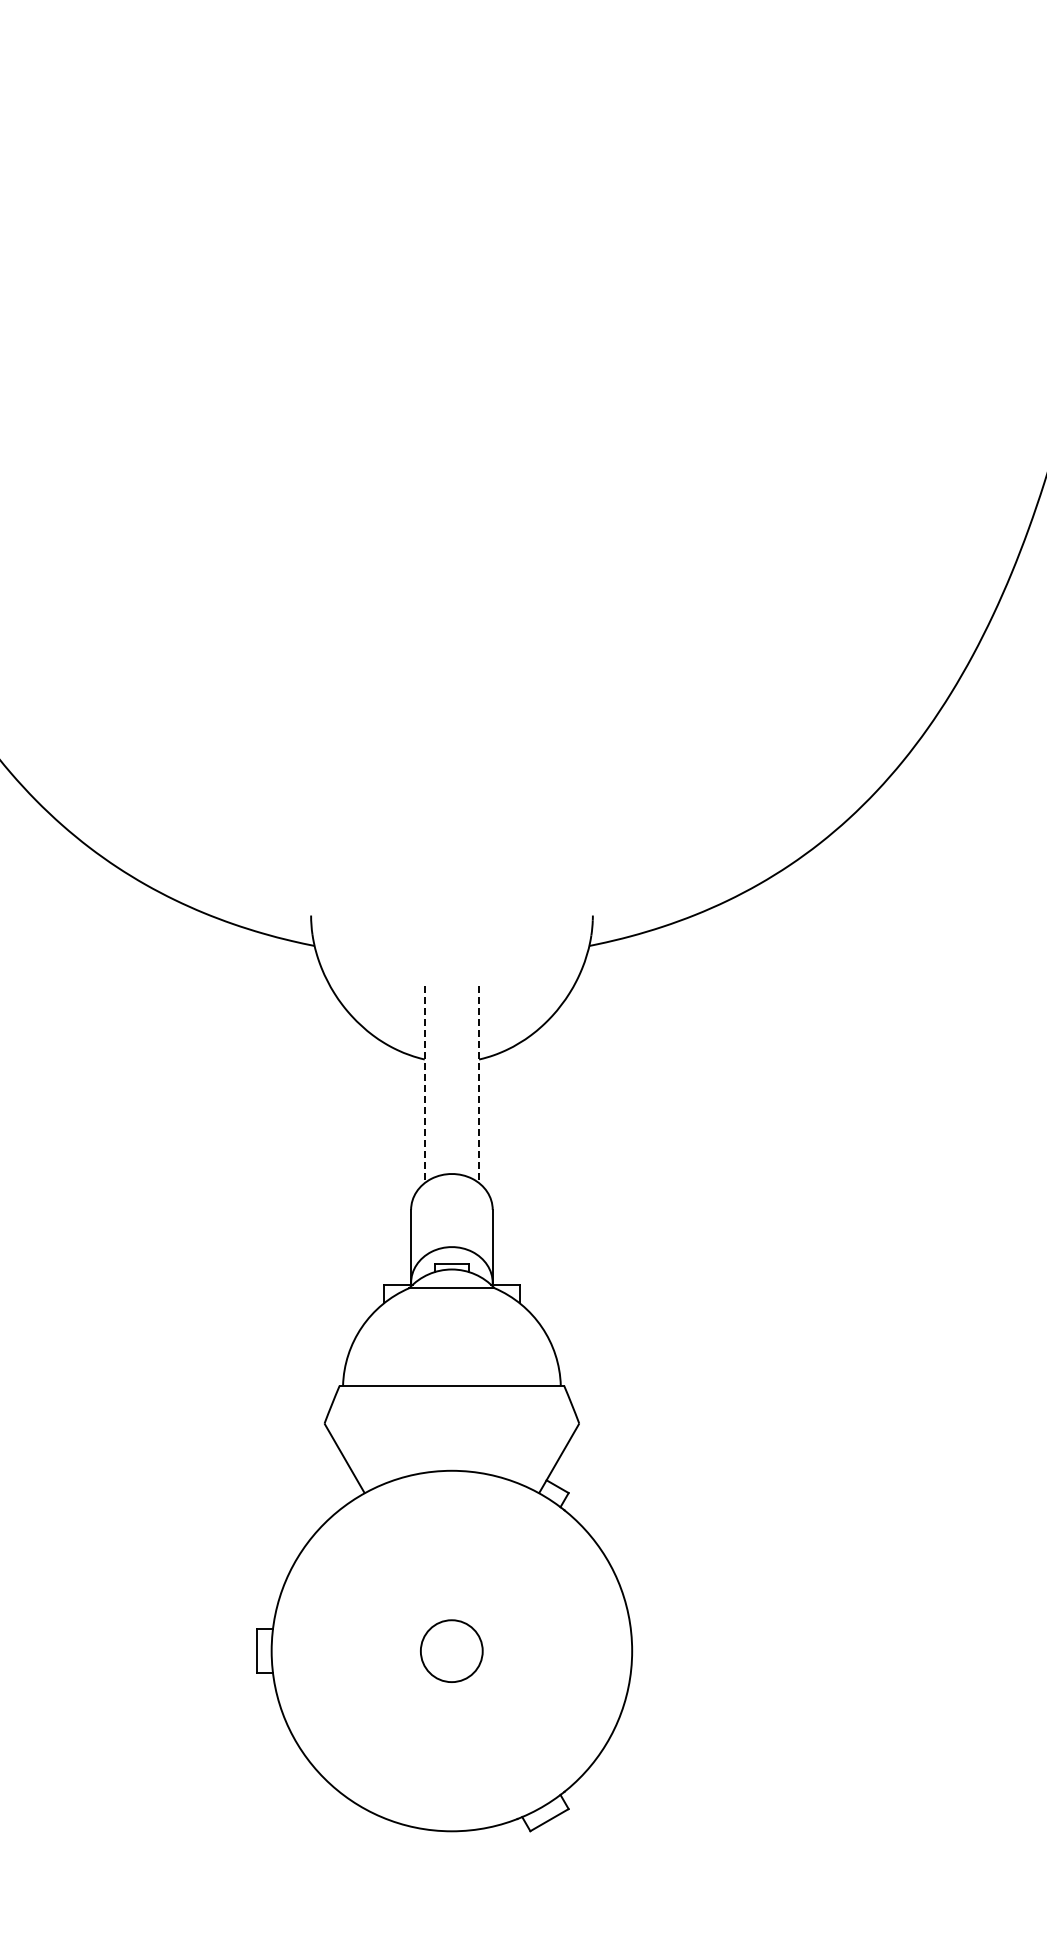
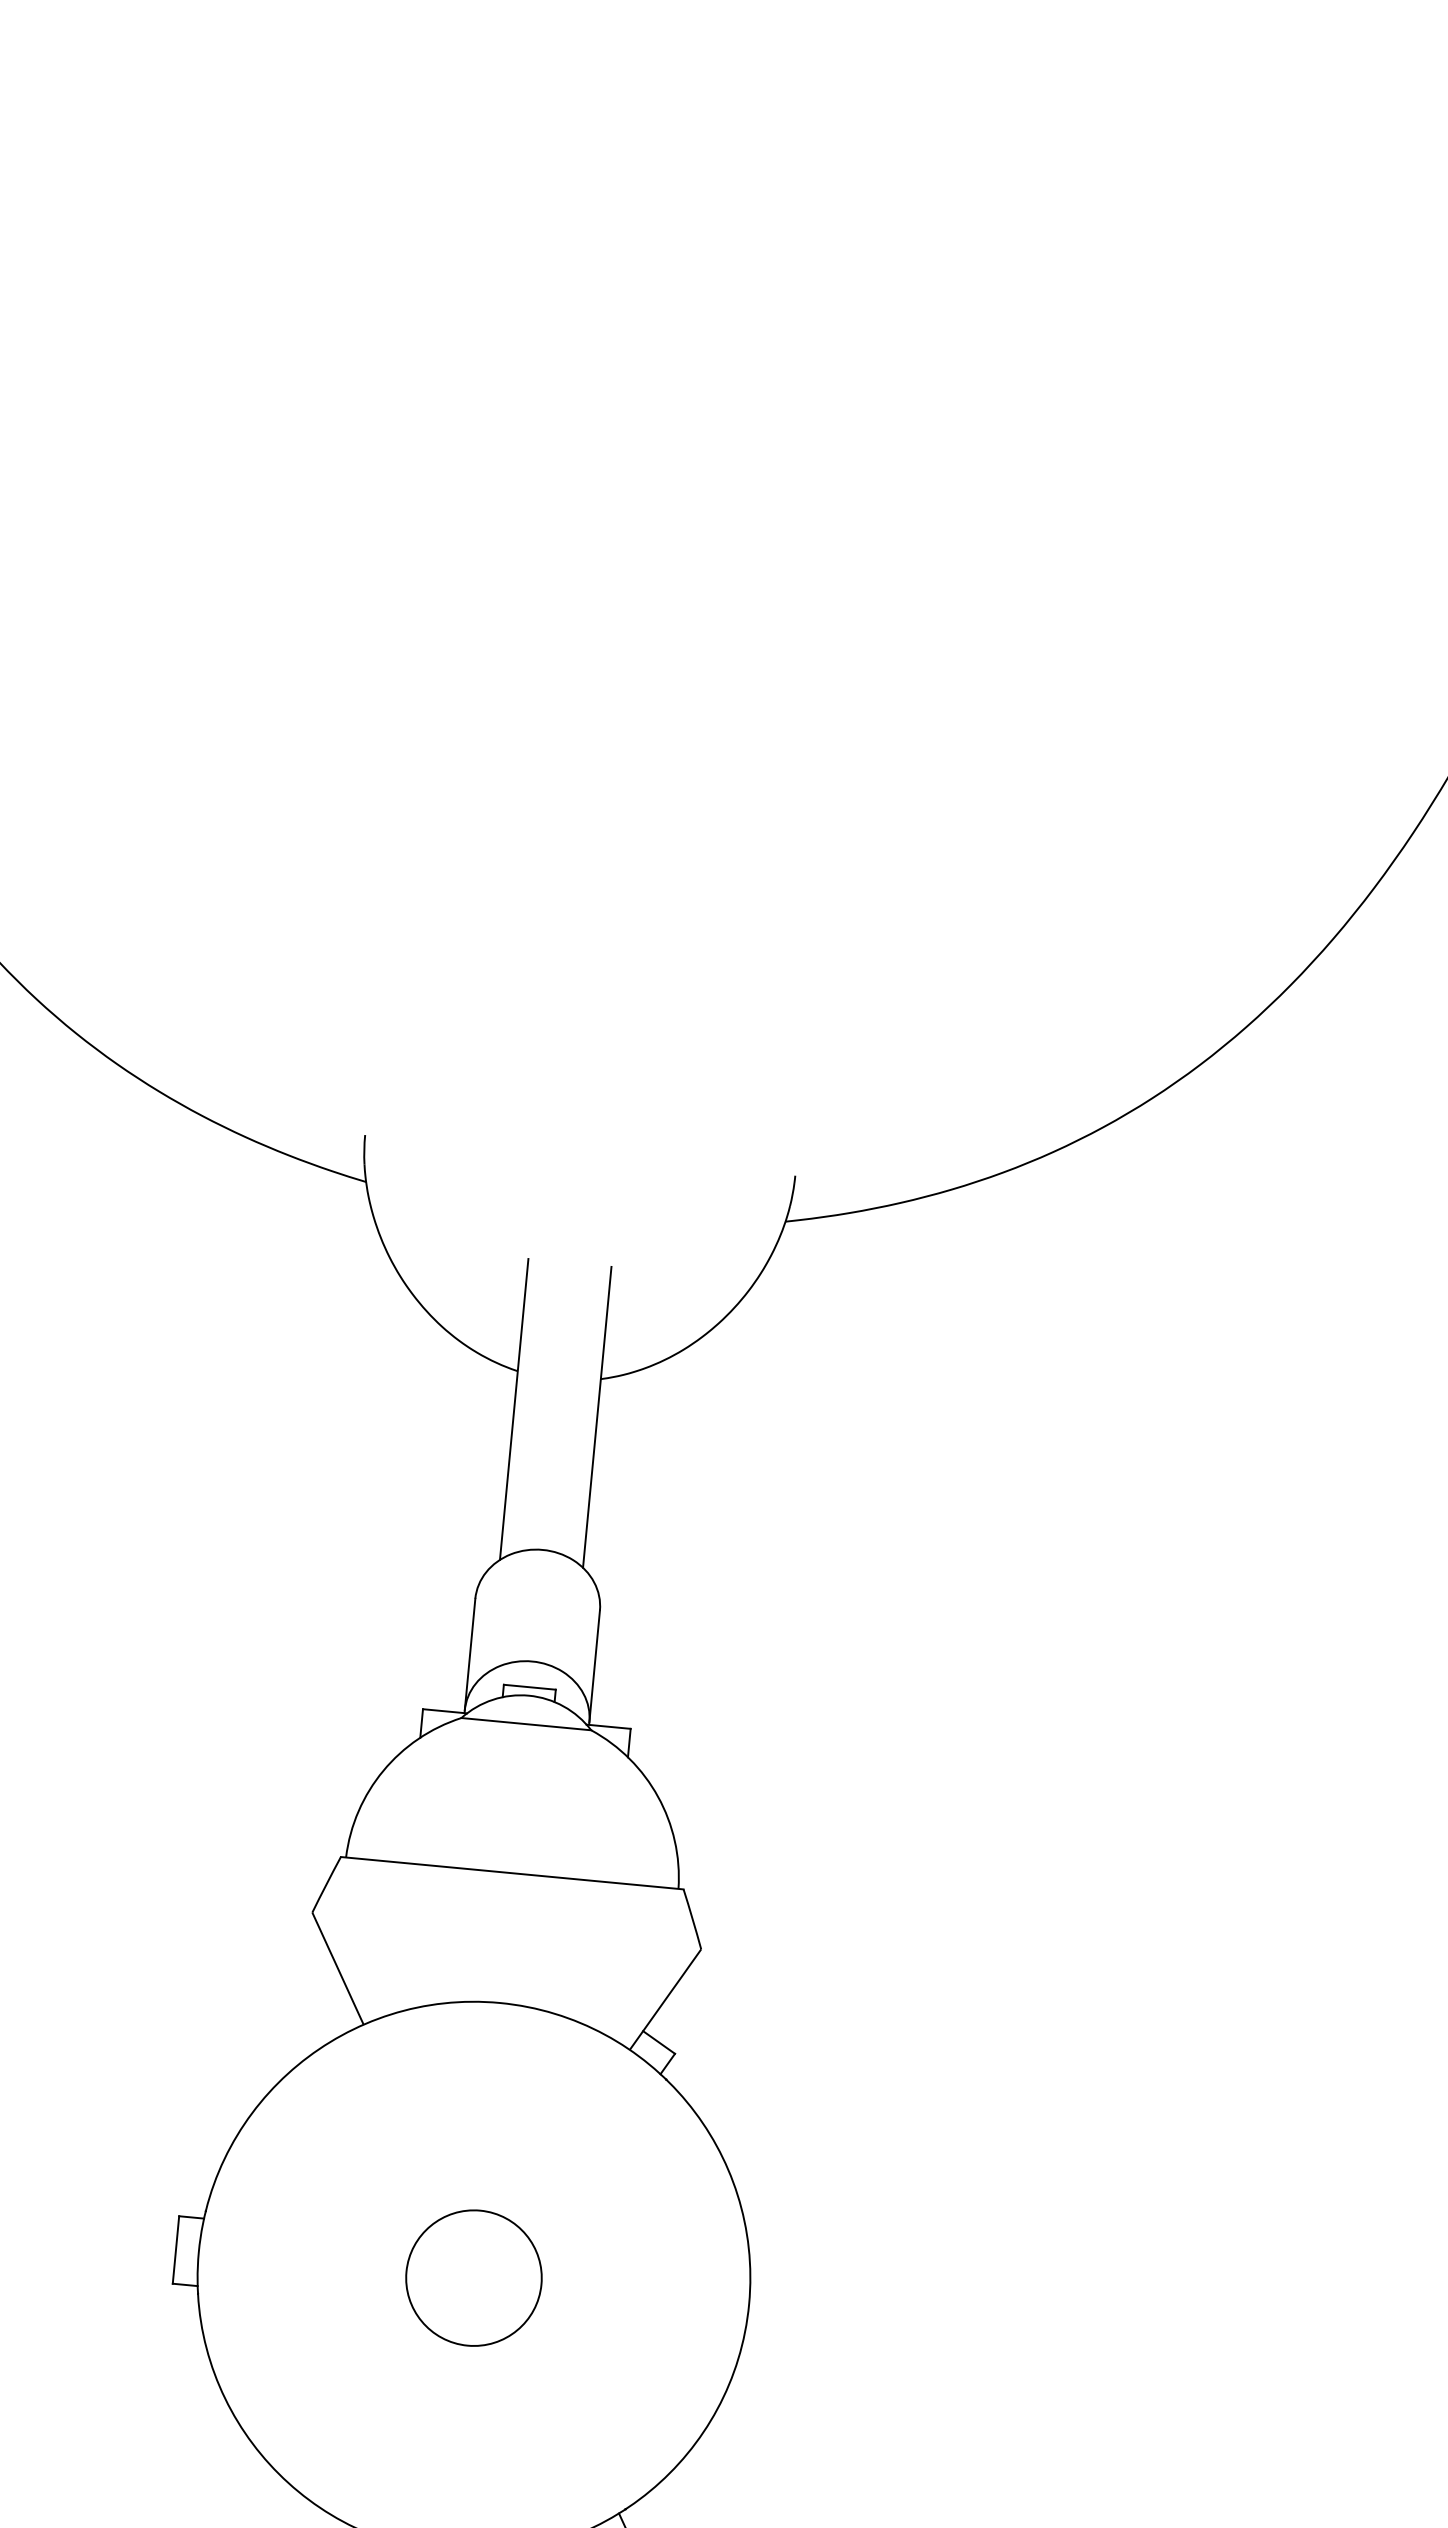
line: (424, 1084) -> (513, 1409), dashed -> solid
line: (479, 1084) -> (597, 1417), dashed -> solid
circle: (451, 1651) -> (473, 2278), size x1.43

